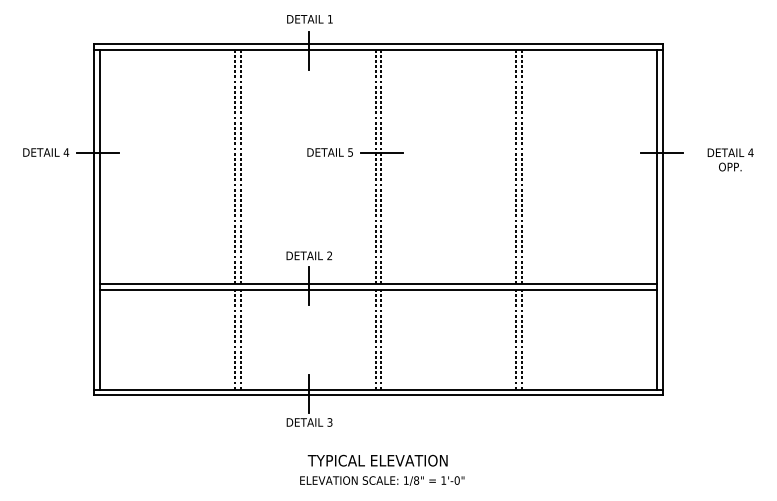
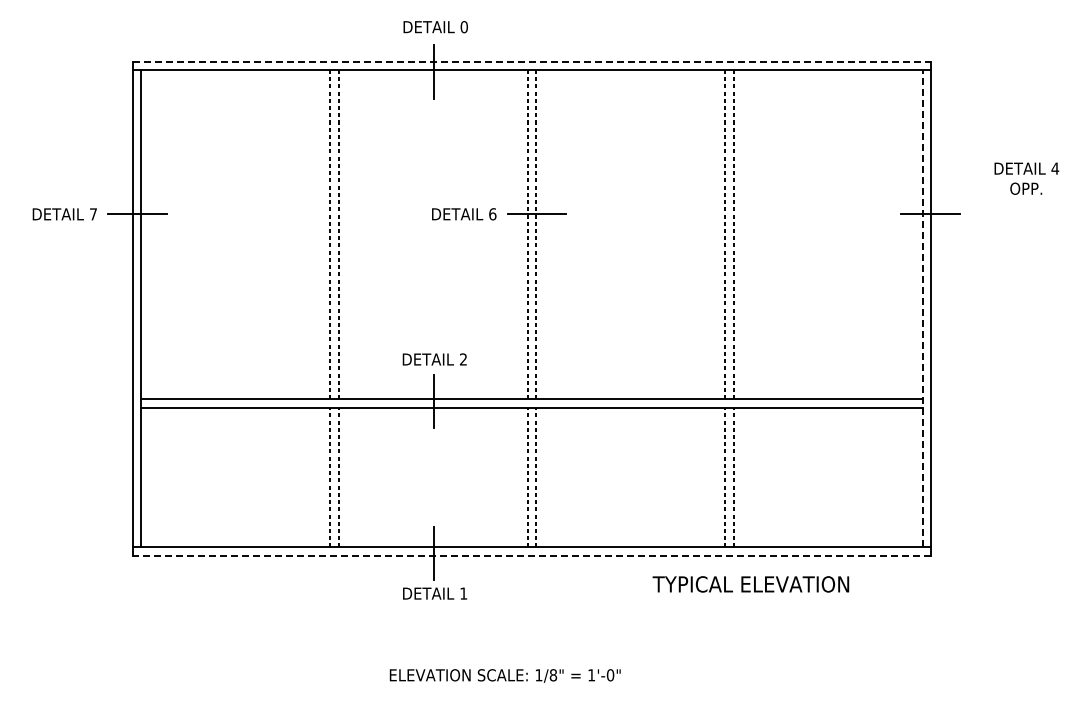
text: (329, 19) -> (463, 27), 1 -> 0
line: (378, 43) -> (532, 61), solid -> dashed
text: (66, 152) -> (93, 214), 4 -> 7
text: (350, 152) -> (492, 214), 5 -> 6
text: (730, 159) -> (1026, 178), moved
line: (656, 219) -> (922, 308), solid -> dashed
line: (378, 395) -> (531, 555), solid -> dashed
text: (329, 422) -> (463, 593), 3 -> 1
text: (377, 460) -> (750, 584), moved
text: (381, 480) -> (504, 675), moved

